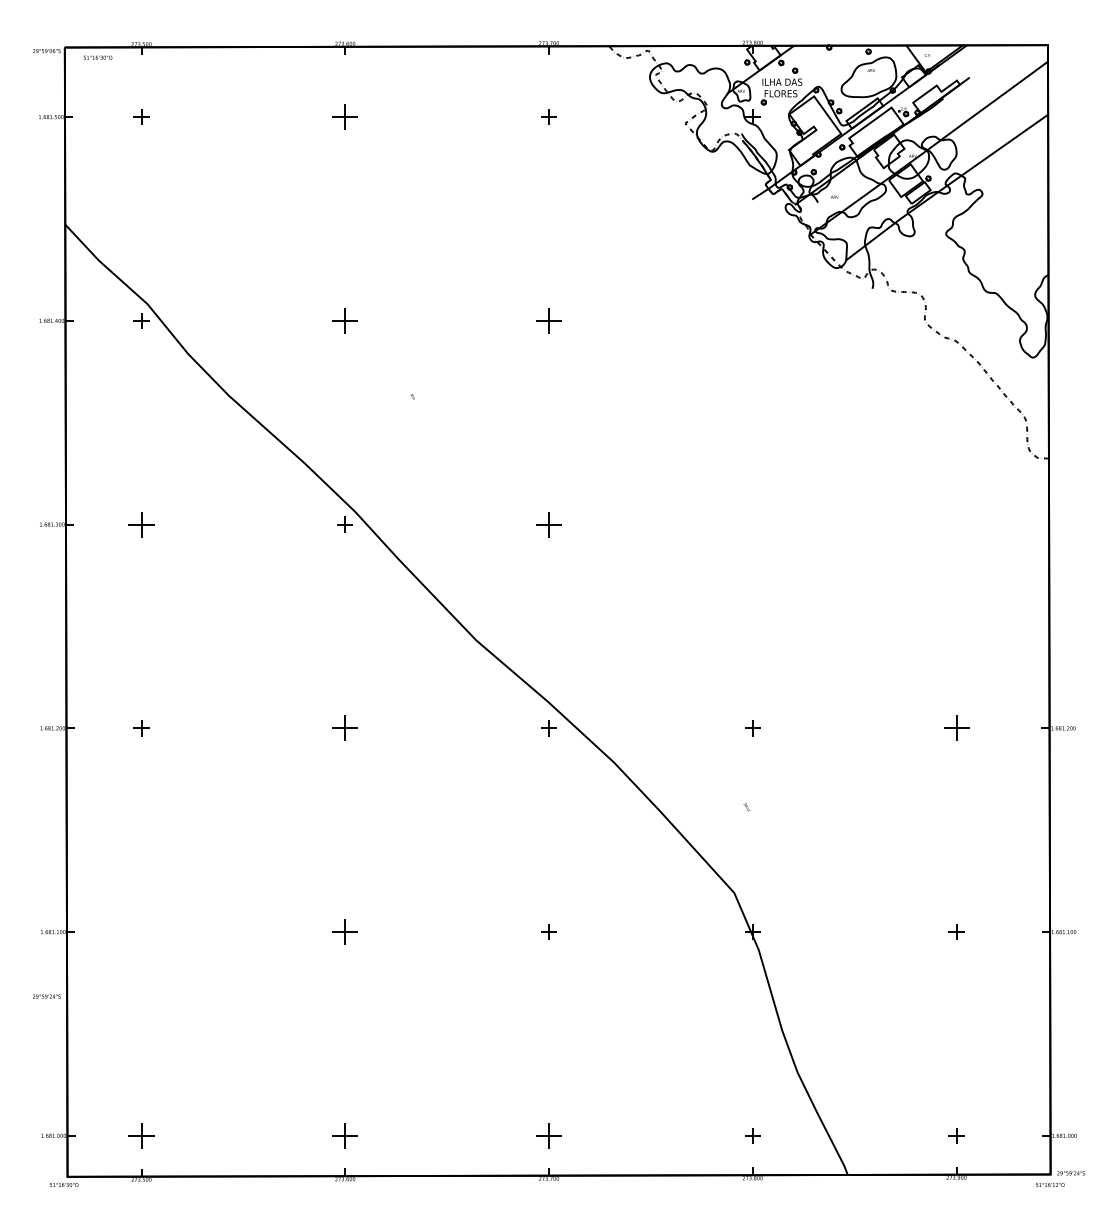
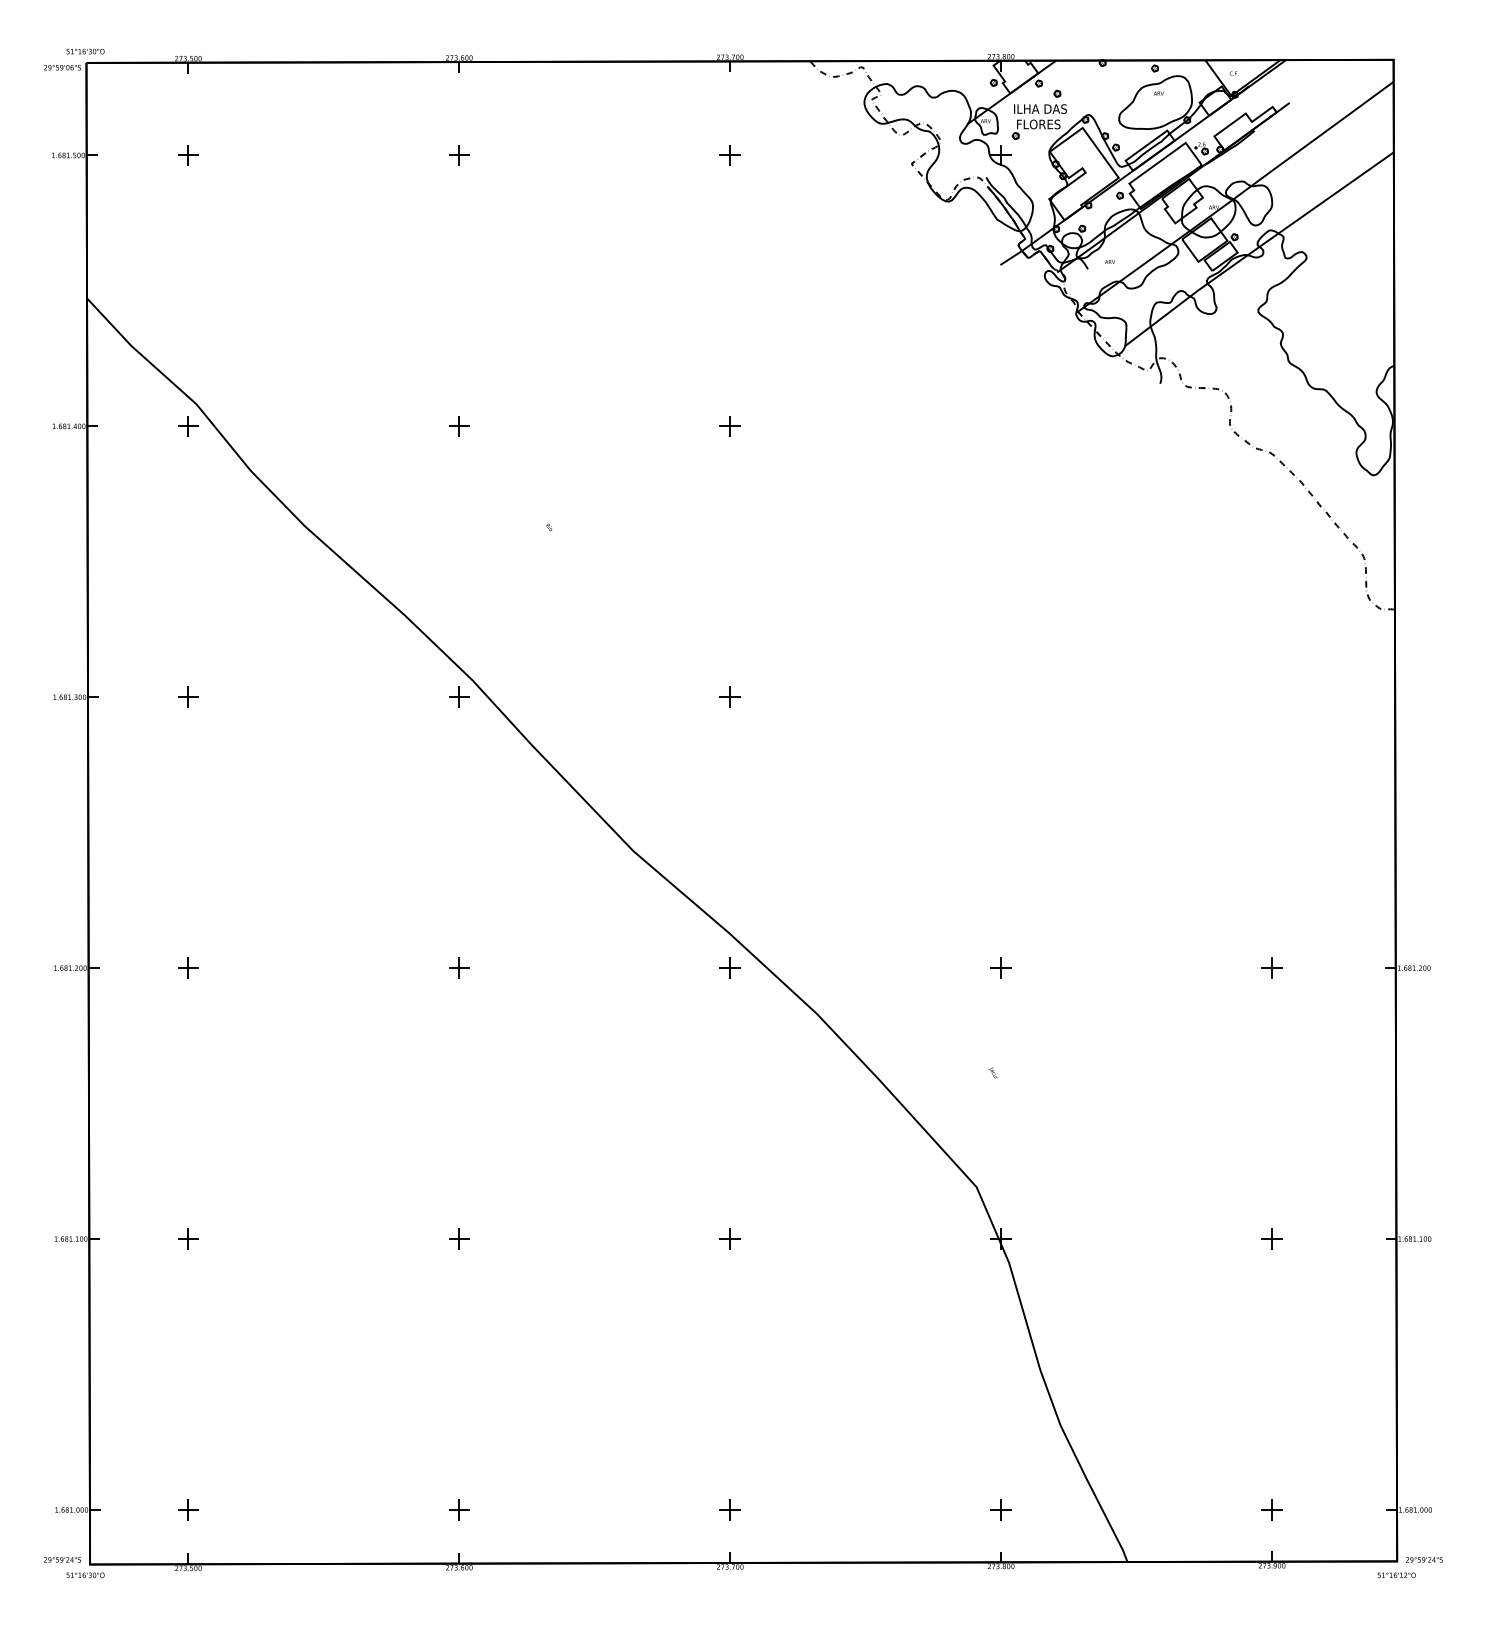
text: (97, 57) -> (85, 51), moved
part: (345, 117) -> (459, 155), size x0.62
part: (345, 320) -> (459, 426), size x0.62
part: (548, 320) -> (729, 426), size x0.62
part: (141, 524) -> (188, 696), size x0.62
part: (548, 524) -> (729, 696), size x0.62
part: (345, 727) -> (459, 967), size x0.62
part: (956, 727) -> (1271, 967), size x0.62
part: (141, 931) -> (188, 1238), added
part: (345, 931) -> (459, 1238), size x0.62
text: (46, 996) -> (62, 1559), moved
part: (141, 1135) -> (188, 1509), size x0.62
part: (345, 1135) -> (459, 1509), size x0.62
part: (548, 1135) -> (729, 1509), size x0.62

